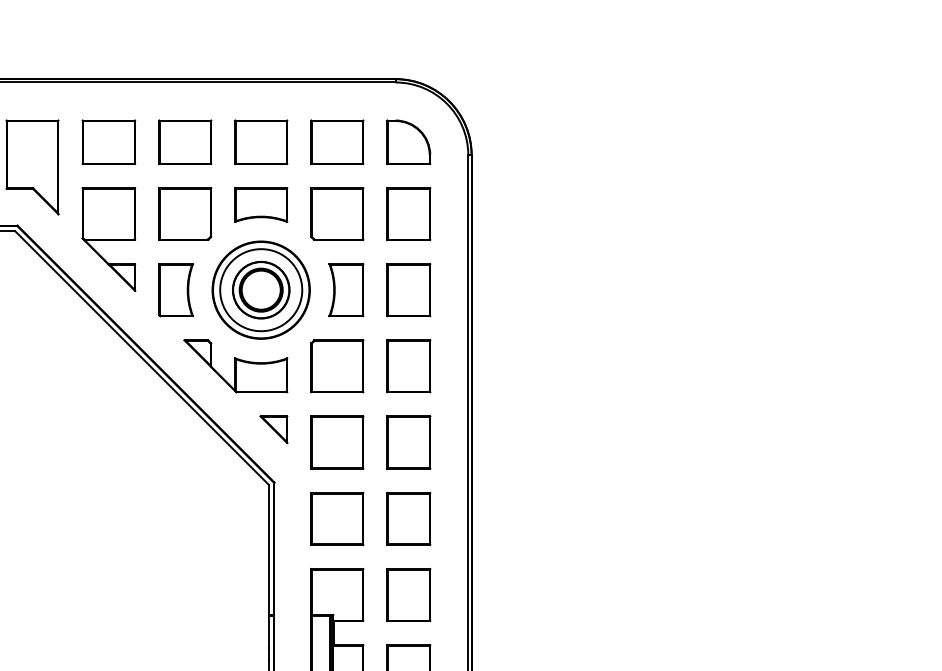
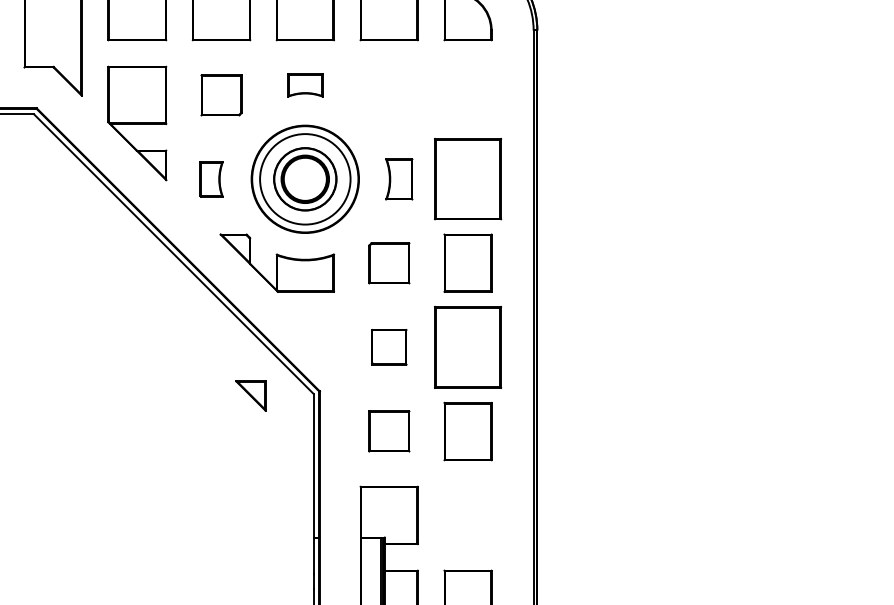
part: (261, 204) -> (305, 84), size x0.6
part: (185, 213) -> (221, 94), size x0.7
part: (337, 213) -> (389, 94), removed
part: (408, 213) -> (467, 94), removed
part: (176, 290) -> (211, 179), size x0.6
part: (346, 290) -> (399, 179), size x0.7
part: (408, 290) -> (467, 179), size x1.4
part: (337, 366) -> (389, 263), size x0.7
part: (273, 429) -> (250, 395), moved
part: (337, 442) -> (389, 347), size x0.6
part: (408, 442) -> (467, 347), size x1.4
part: (337, 518) -> (389, 431), size x0.7
part: (408, 594) -> (467, 514), removed

